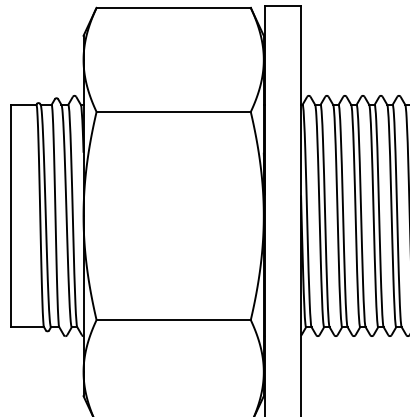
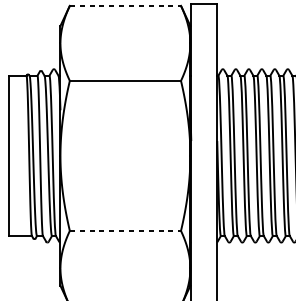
line: (174, 7) -> (126, 5), solid -> dashed
line: (174, 320) -> (126, 231), solid -> dashed

